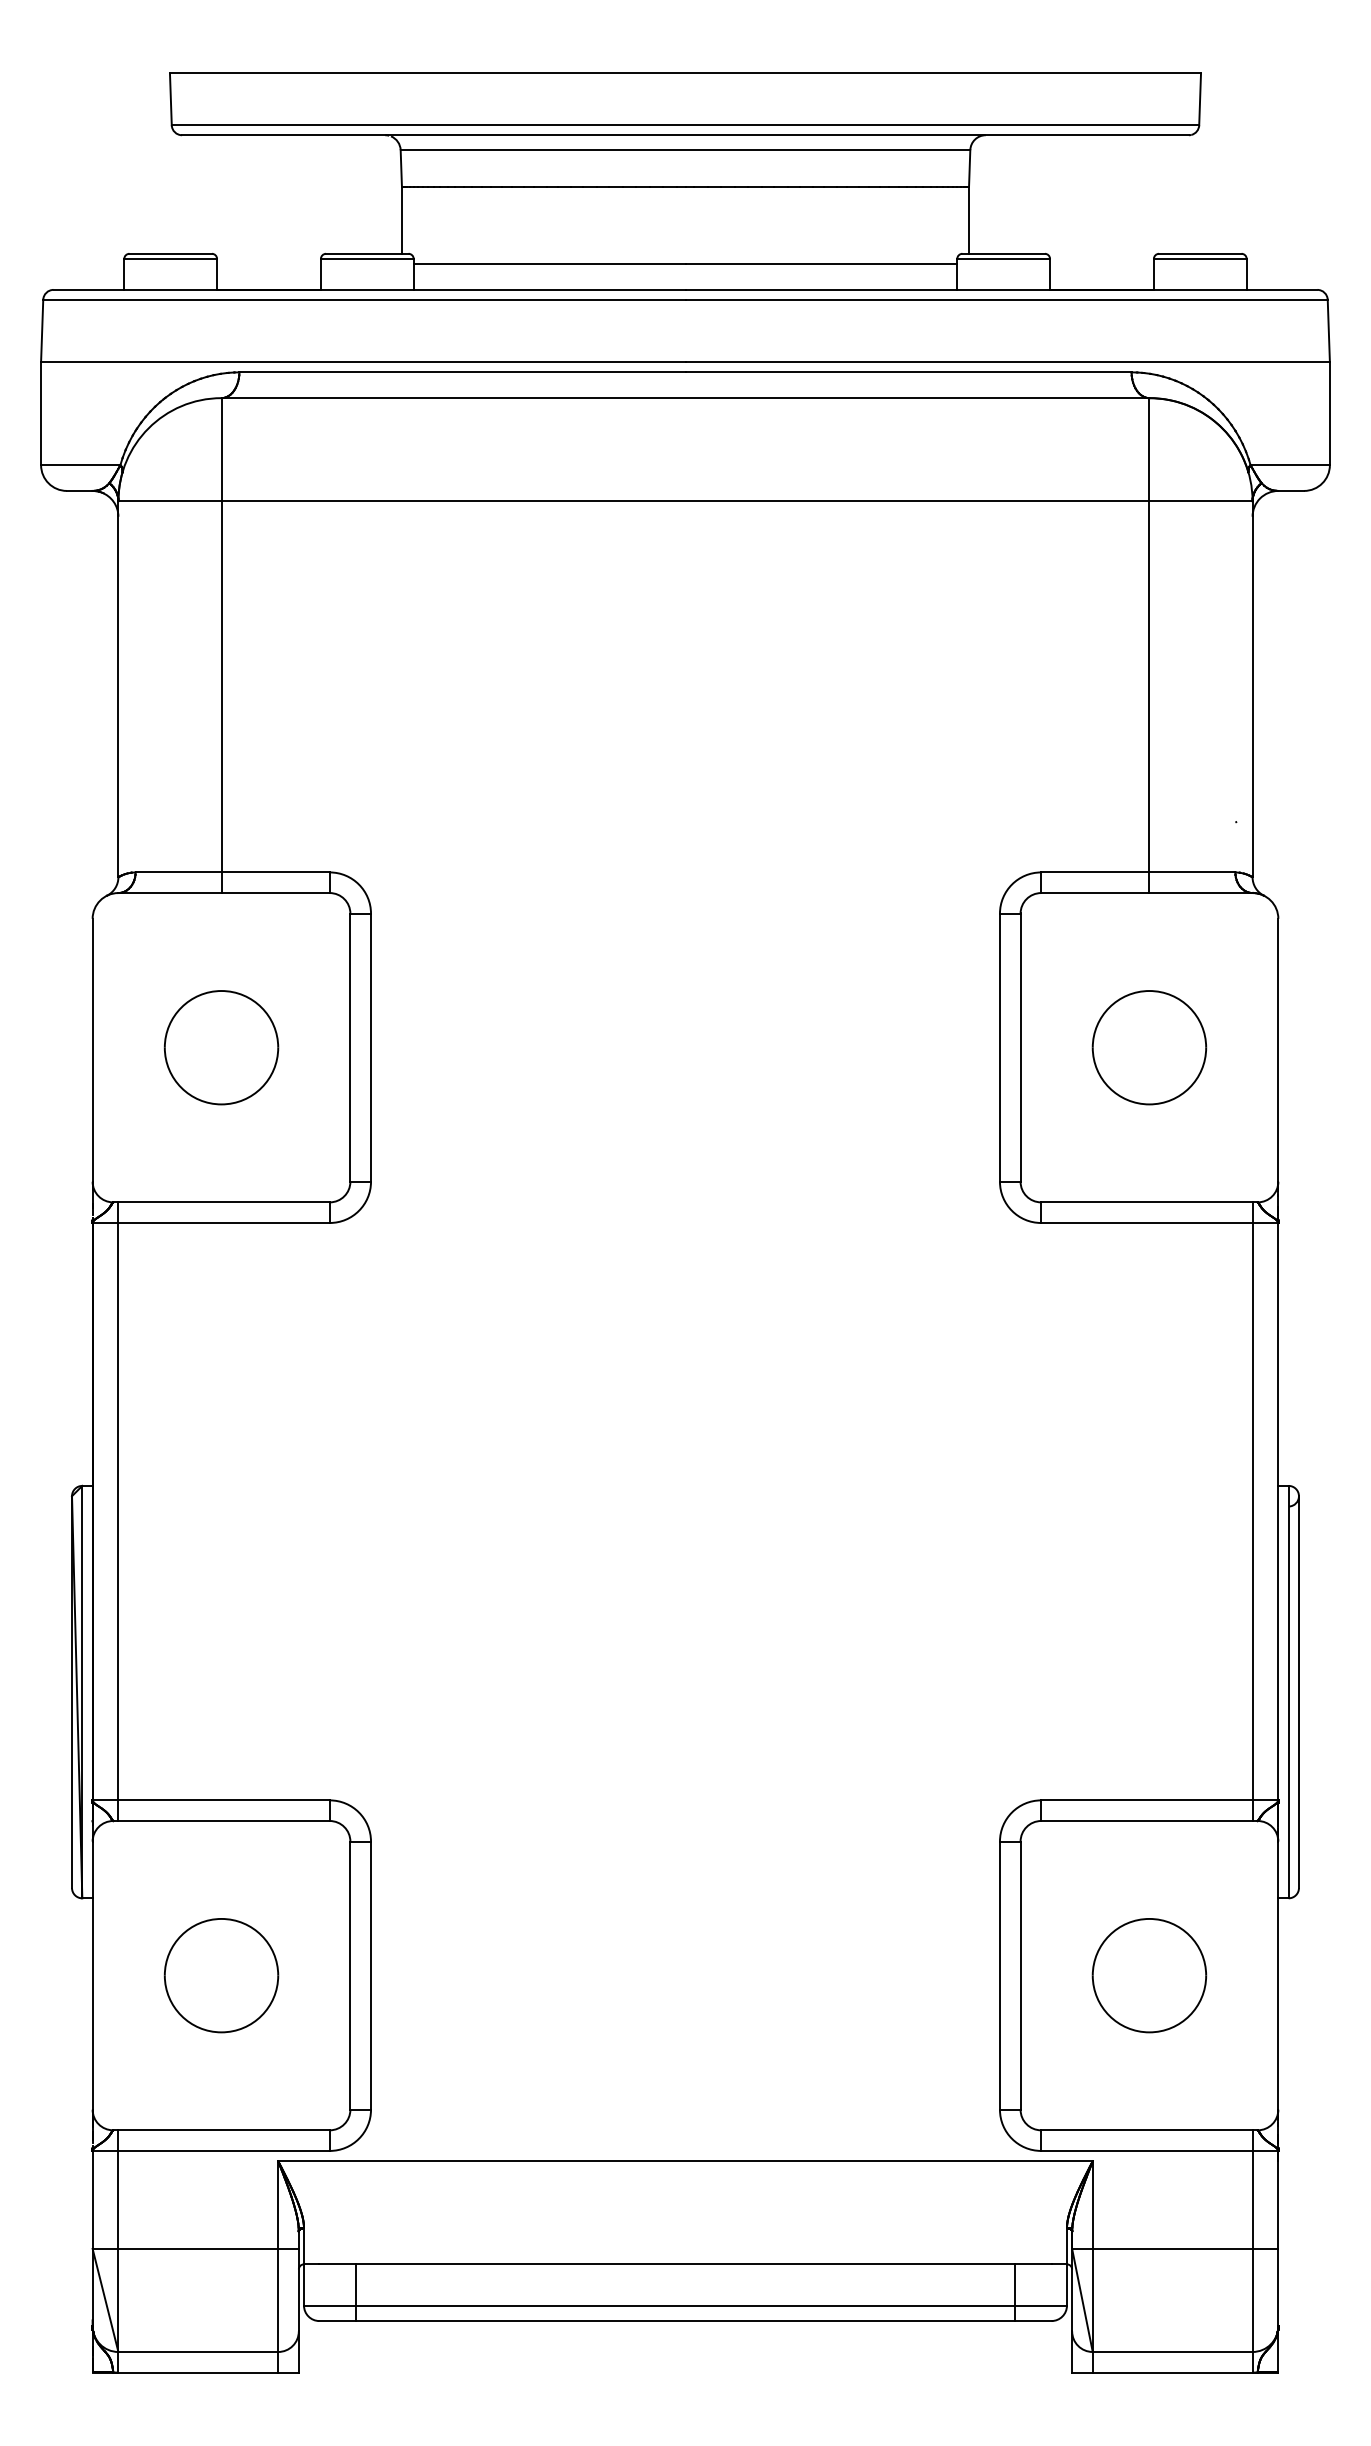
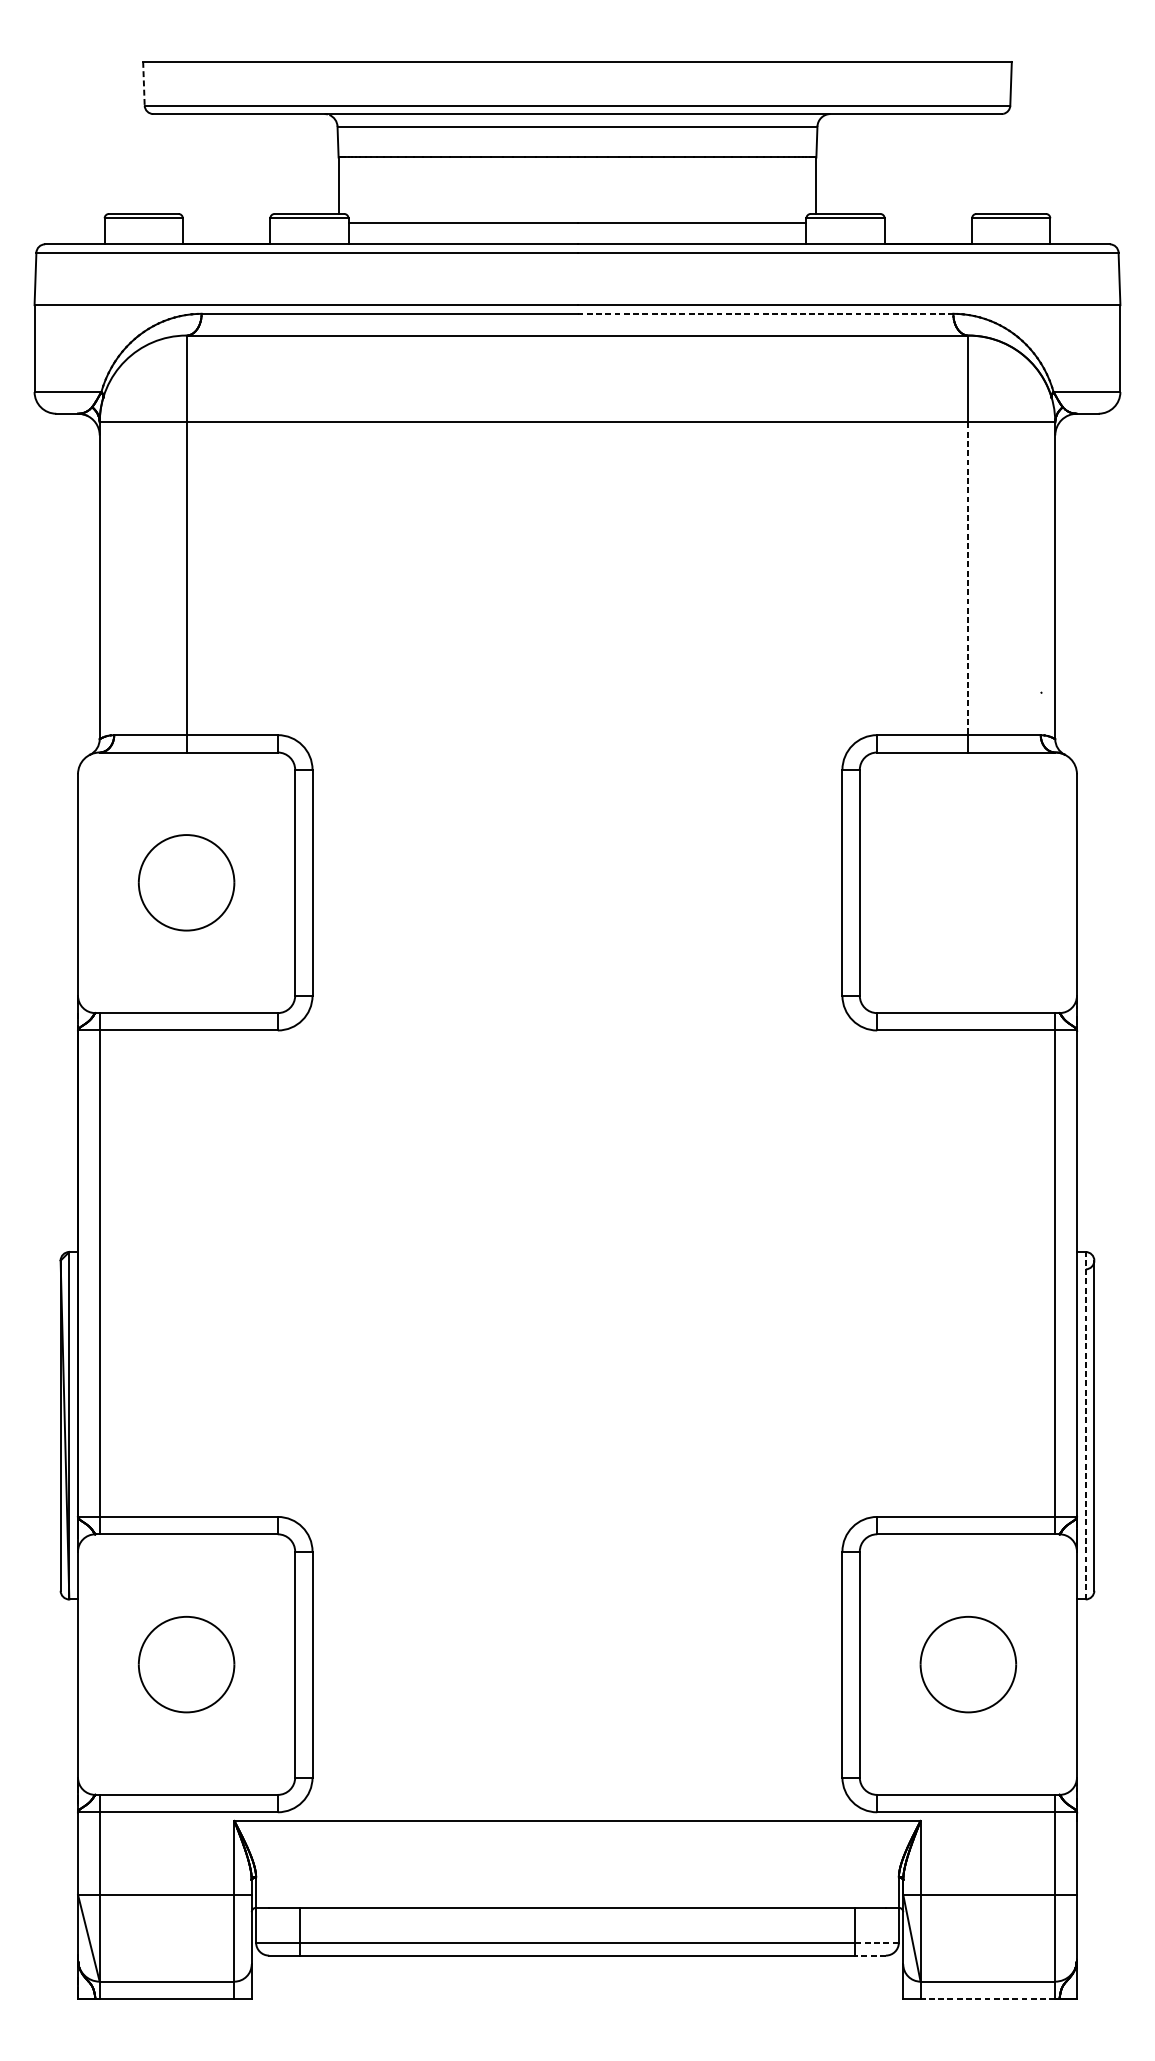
line: (170, 99) -> (143, 83), solid -> dashed
line: (909, 372) -> (766, 313), solid -> dashed
line: (1149, 686) -> (968, 578), solid -> dashed
part: (1149, 1047) -> (968, 882), removed
line: (1288, 1691) -> (1085, 1425), solid -> dashed
line: (1041, 2305) -> (877, 1942), solid -> dashed
line: (1032, 2321) -> (869, 1955), solid -> dashed
line: (1172, 2372) -> (987, 1998), solid -> dashed

